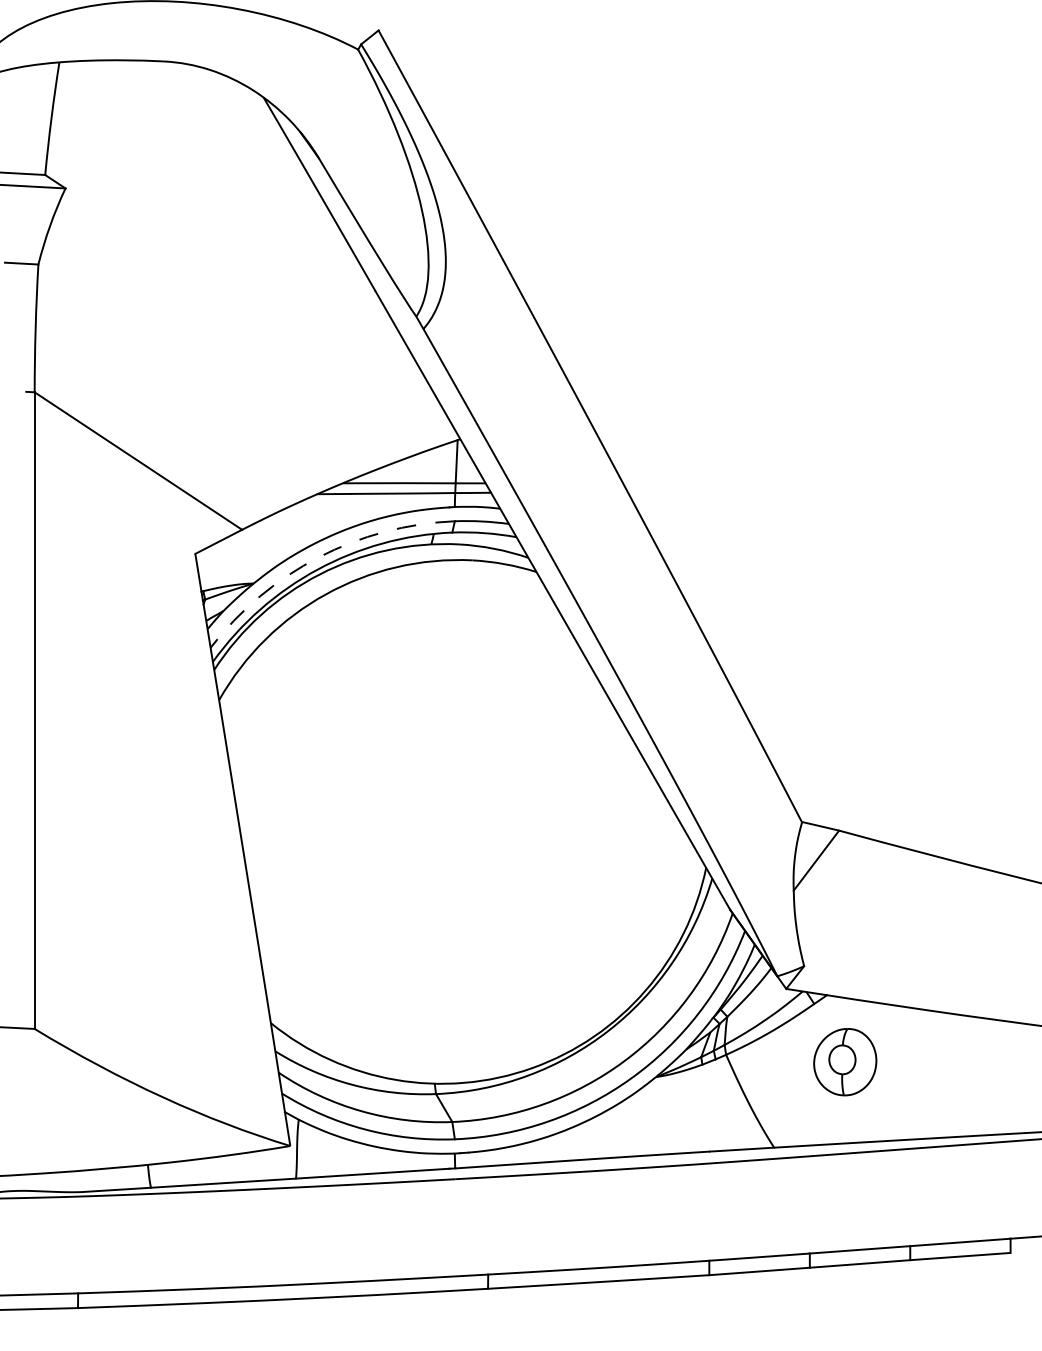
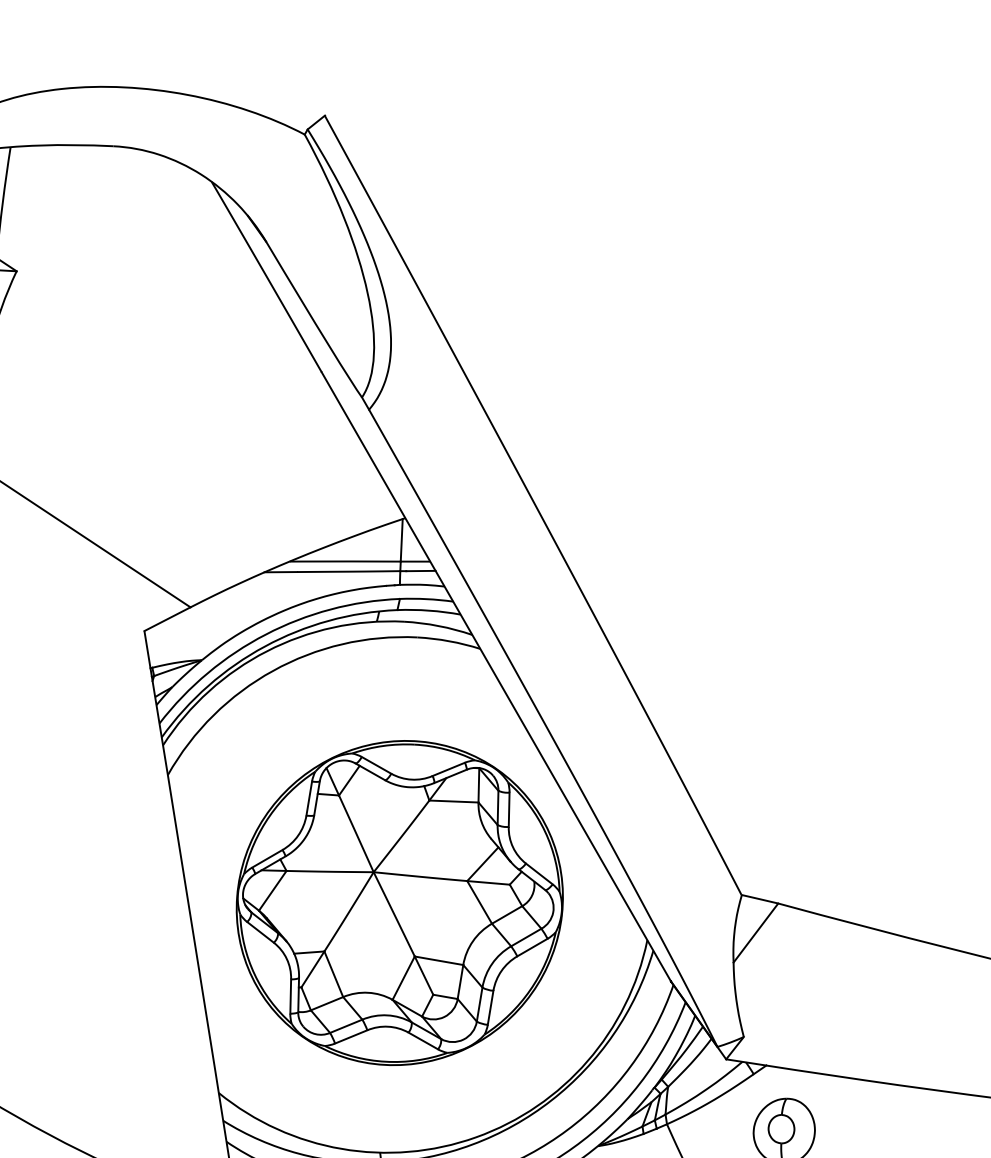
arc: (318, 557) -> (265, 634), dashed -> solid
part: (454, 829) -> (399, 902), added

